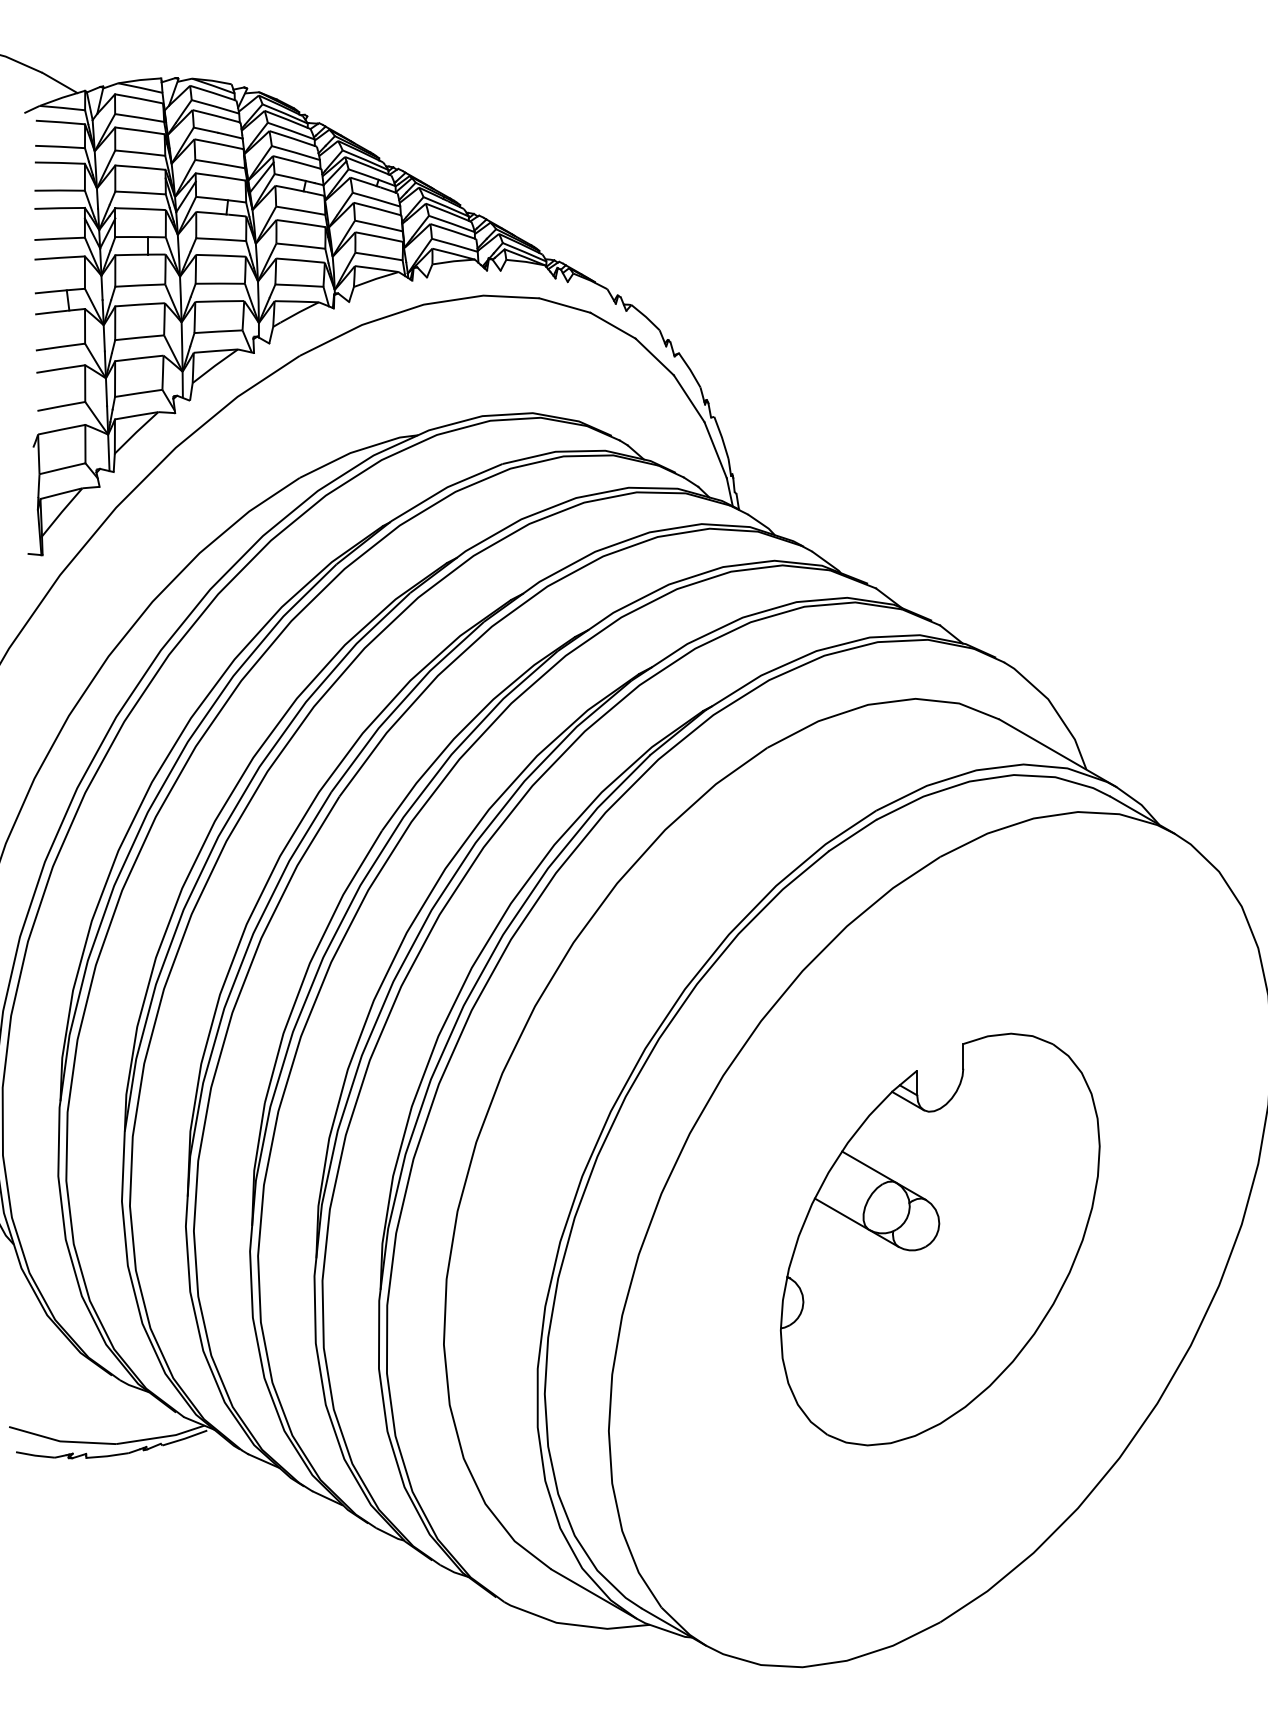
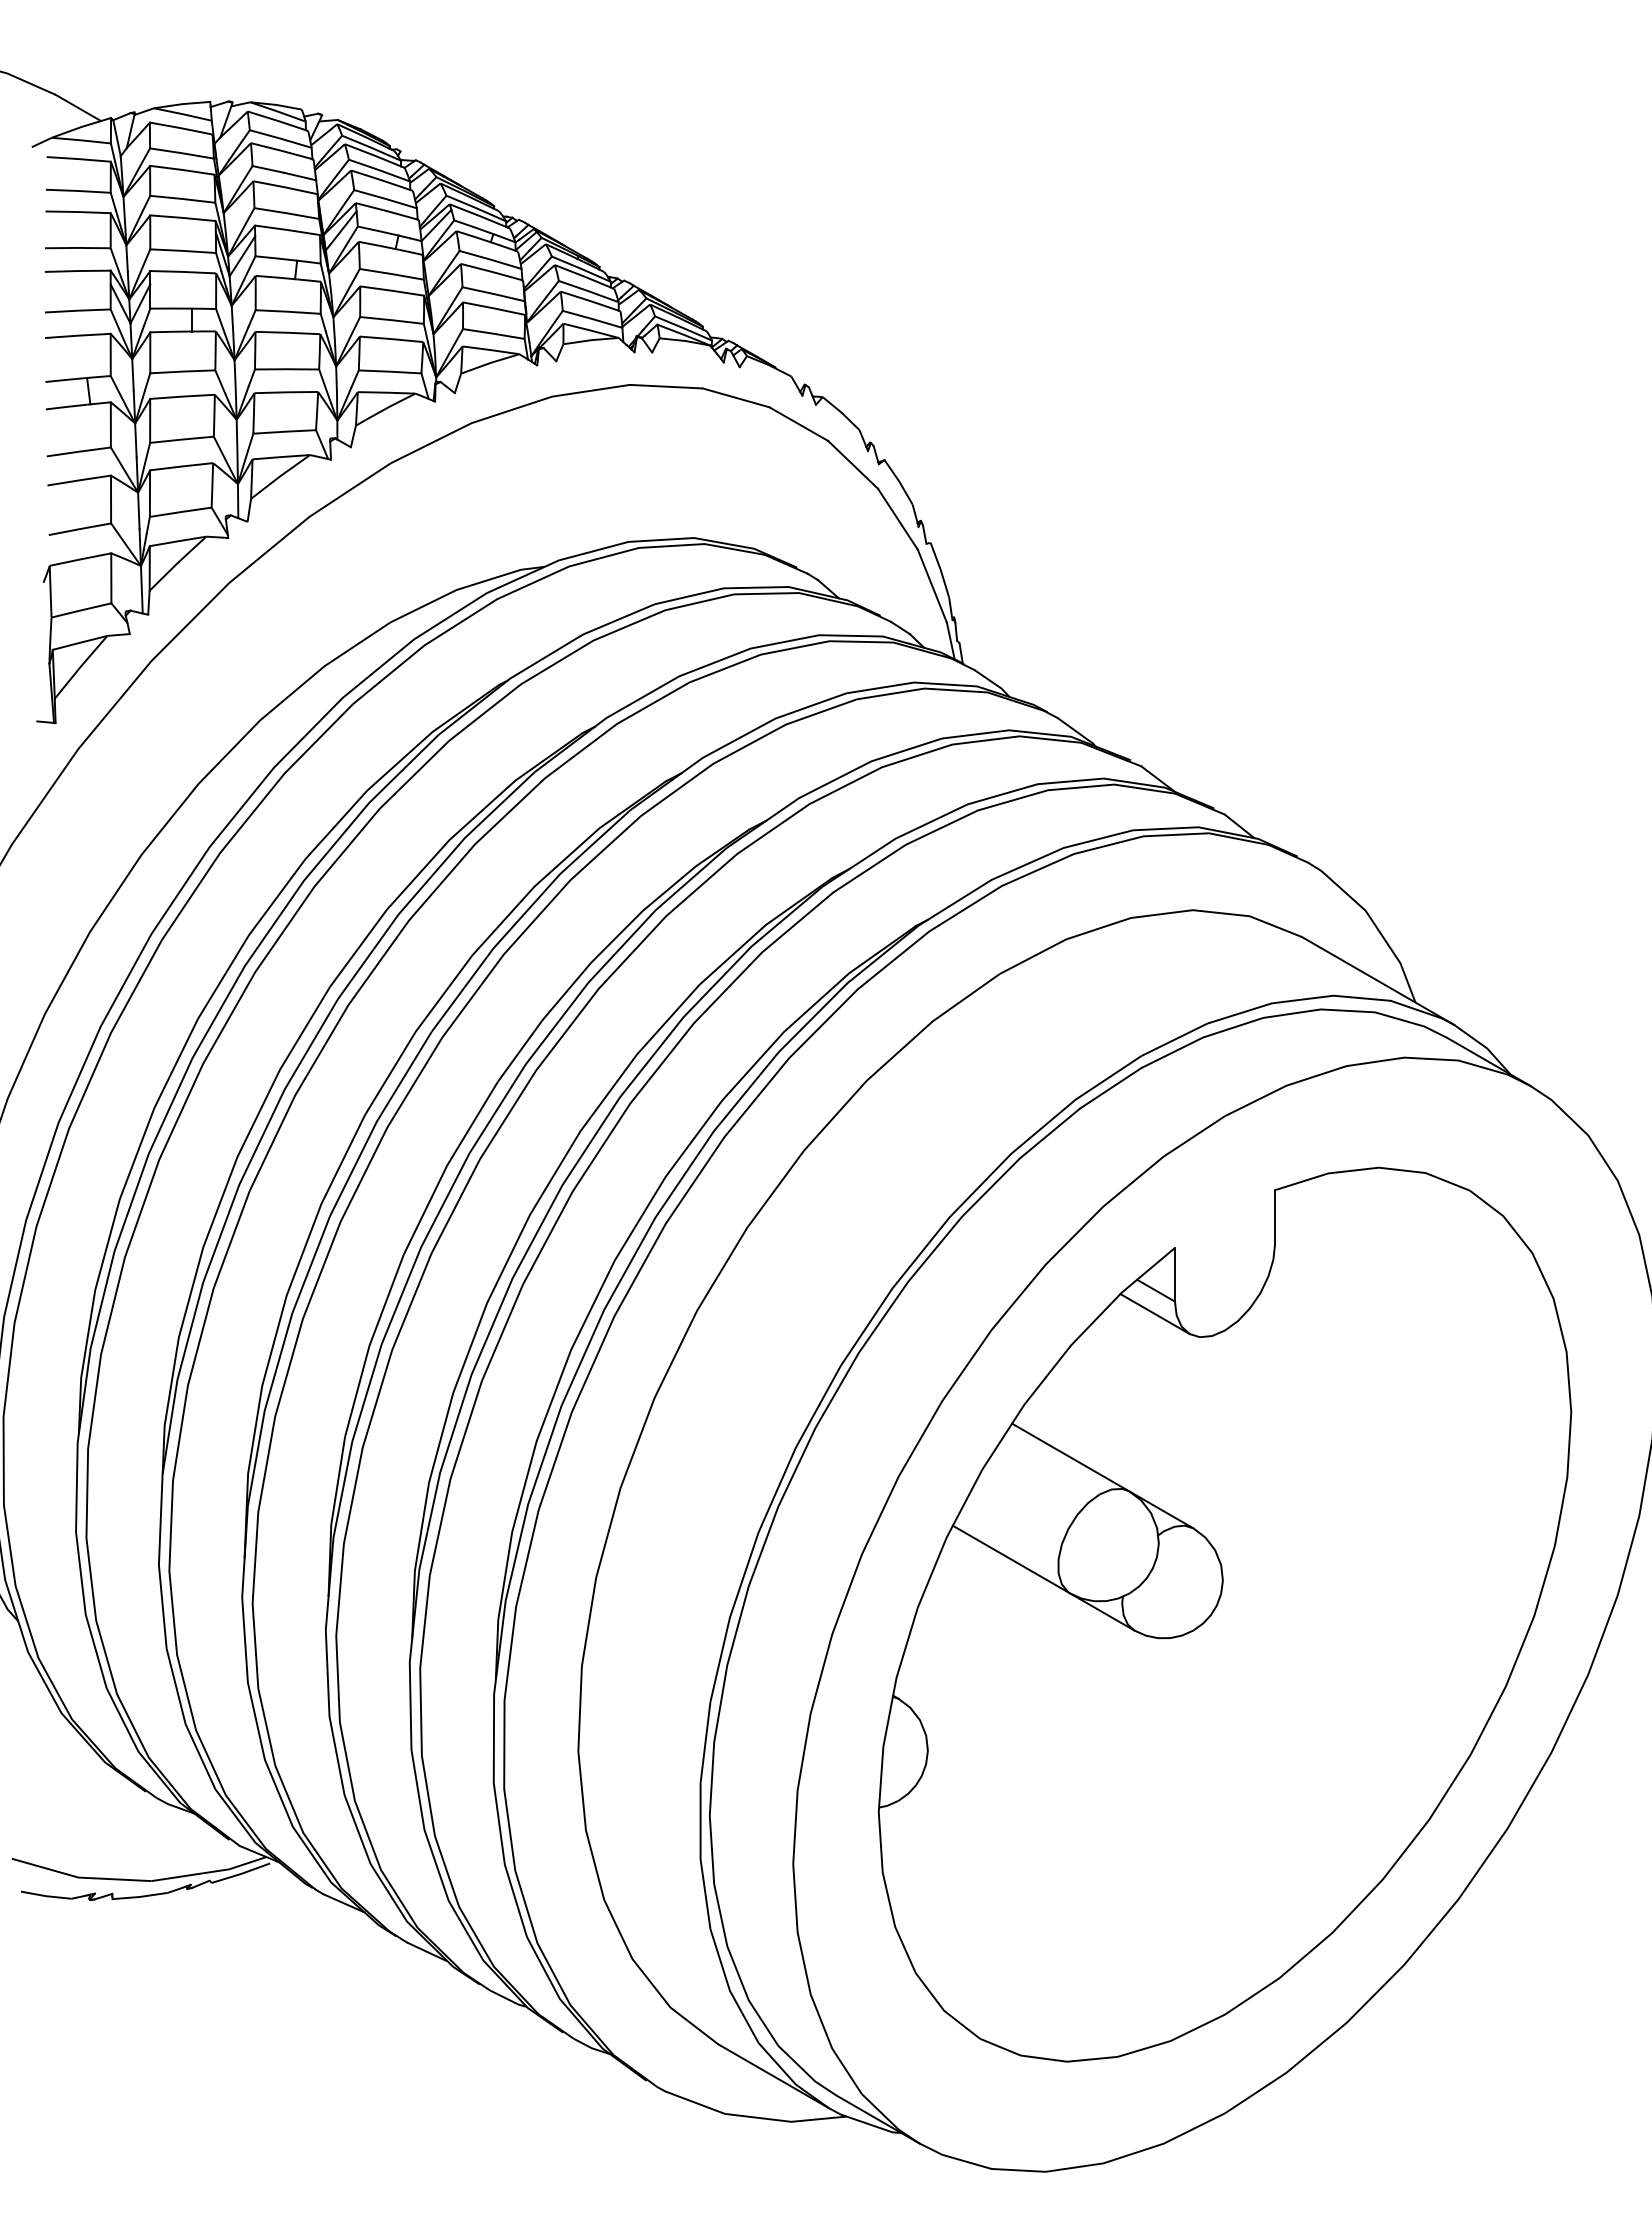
part: (939, 1239) -> (1224, 1614), size x1.67

